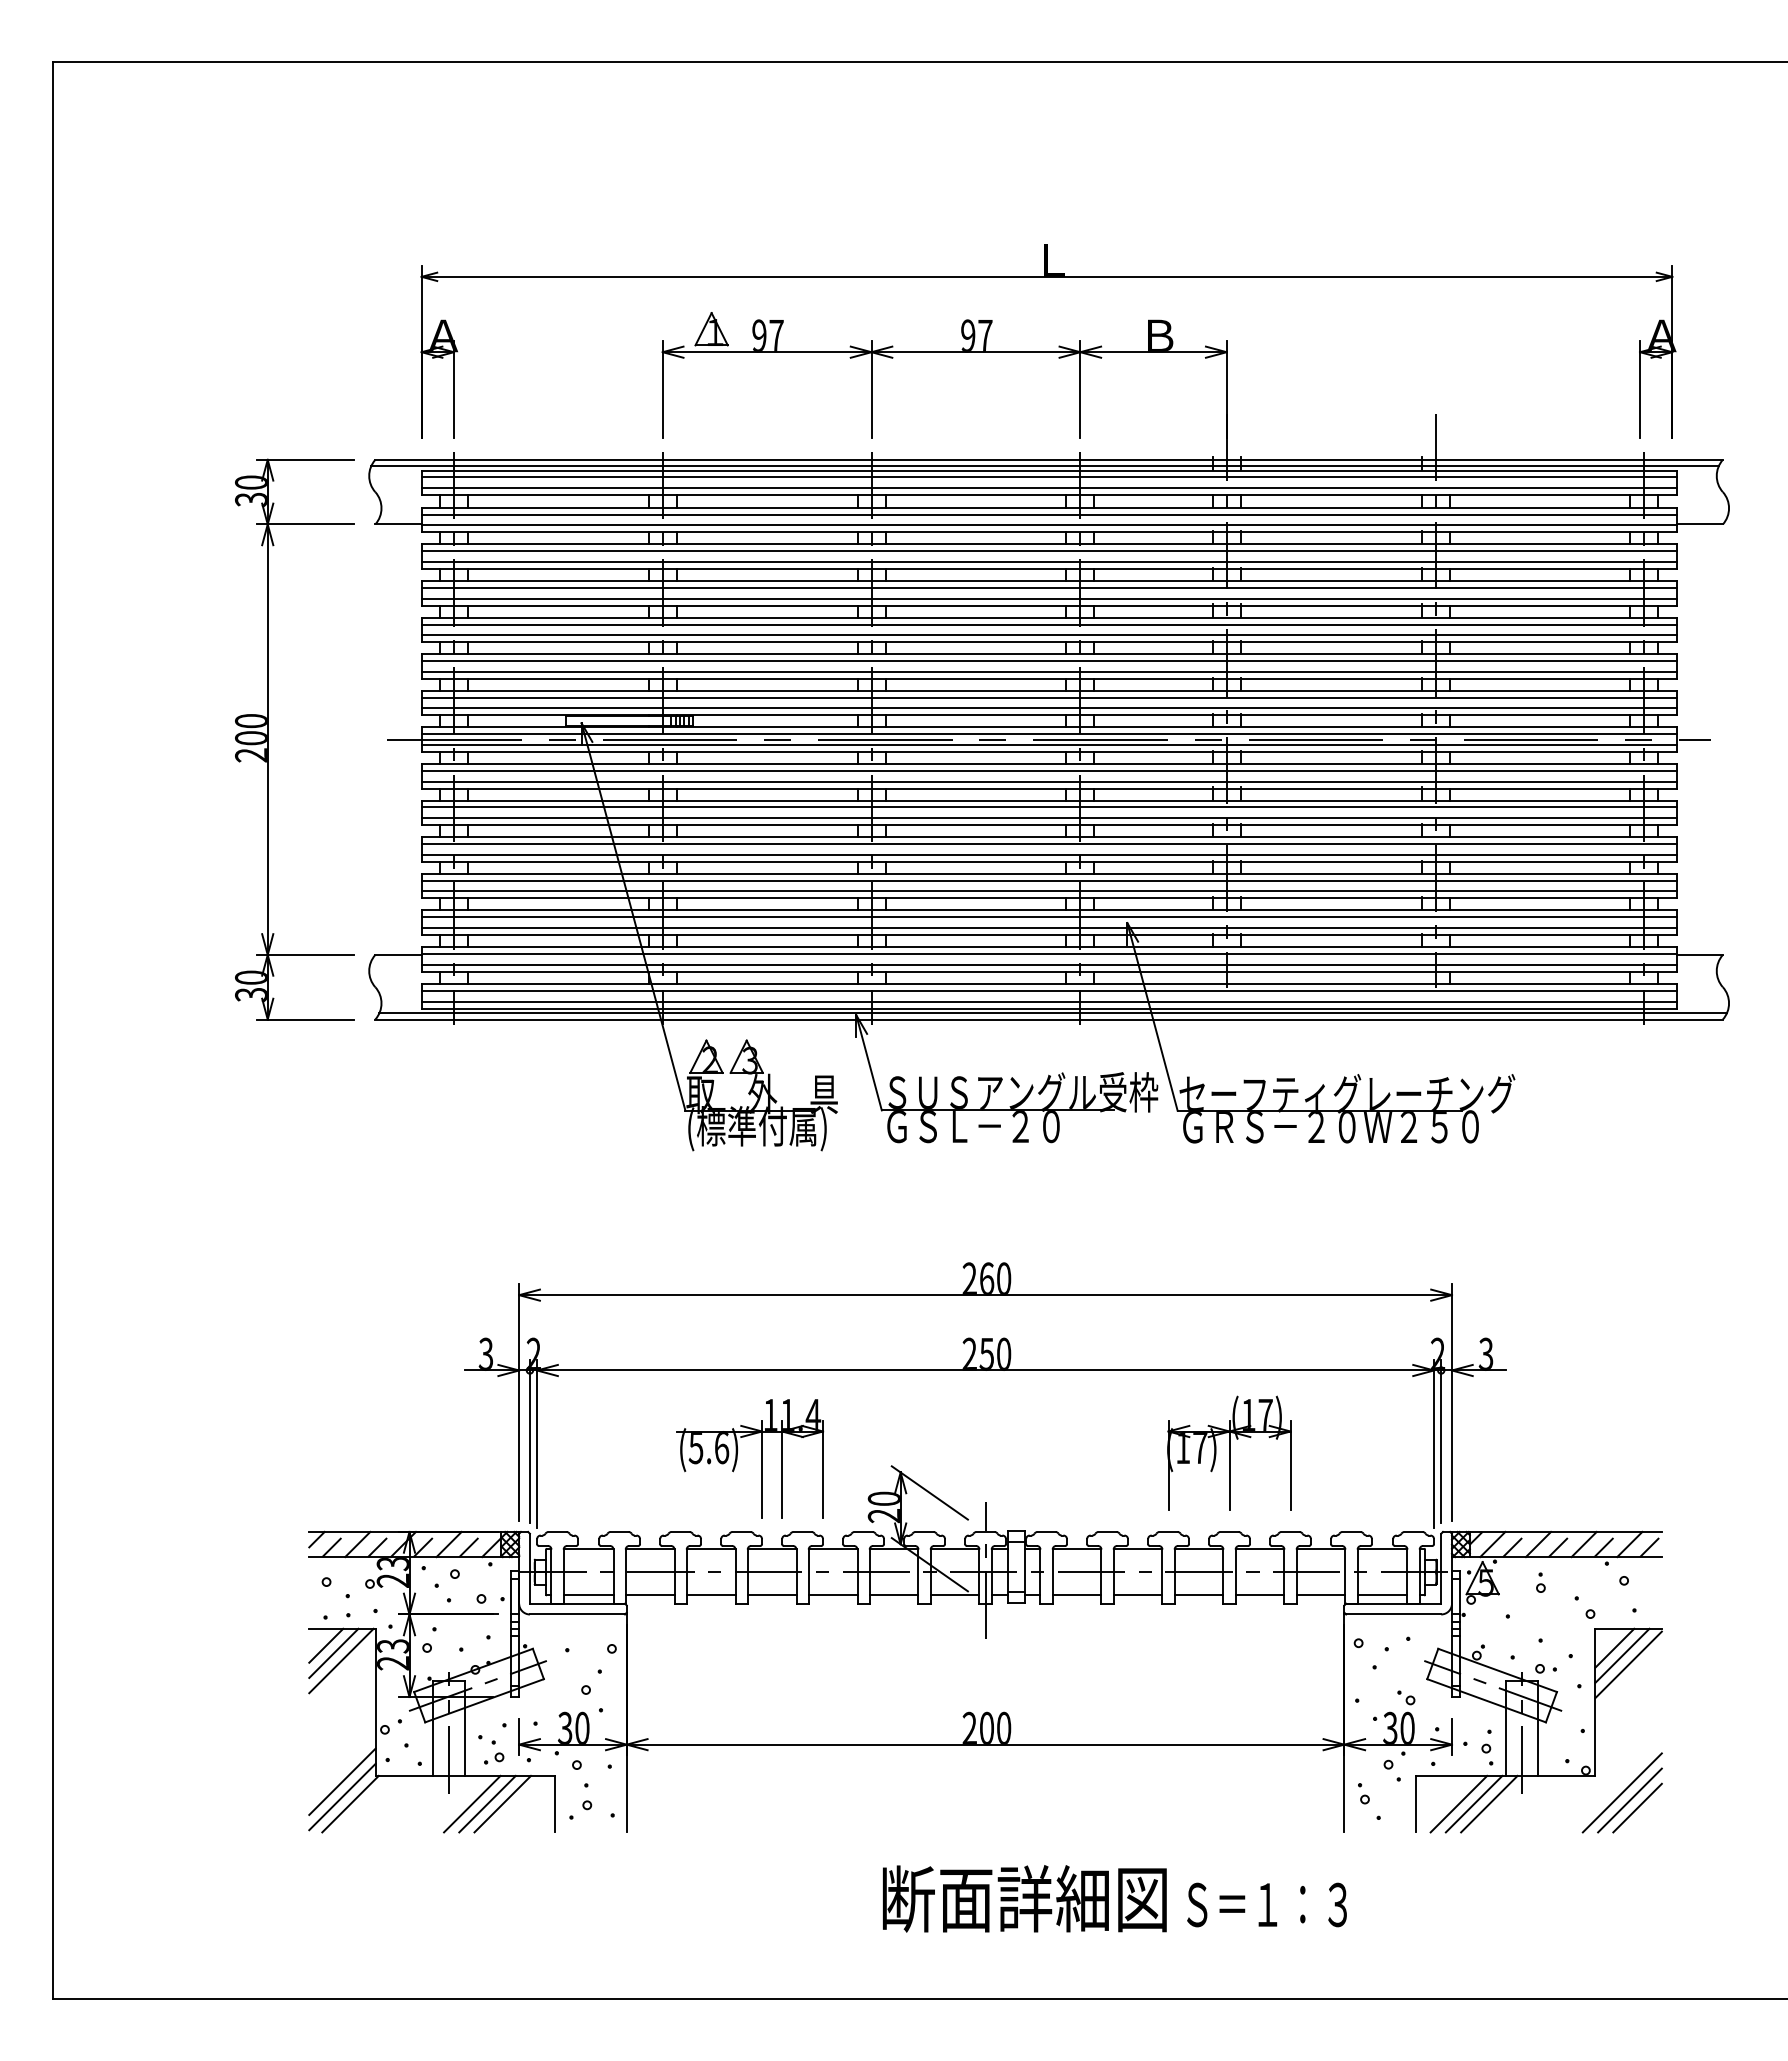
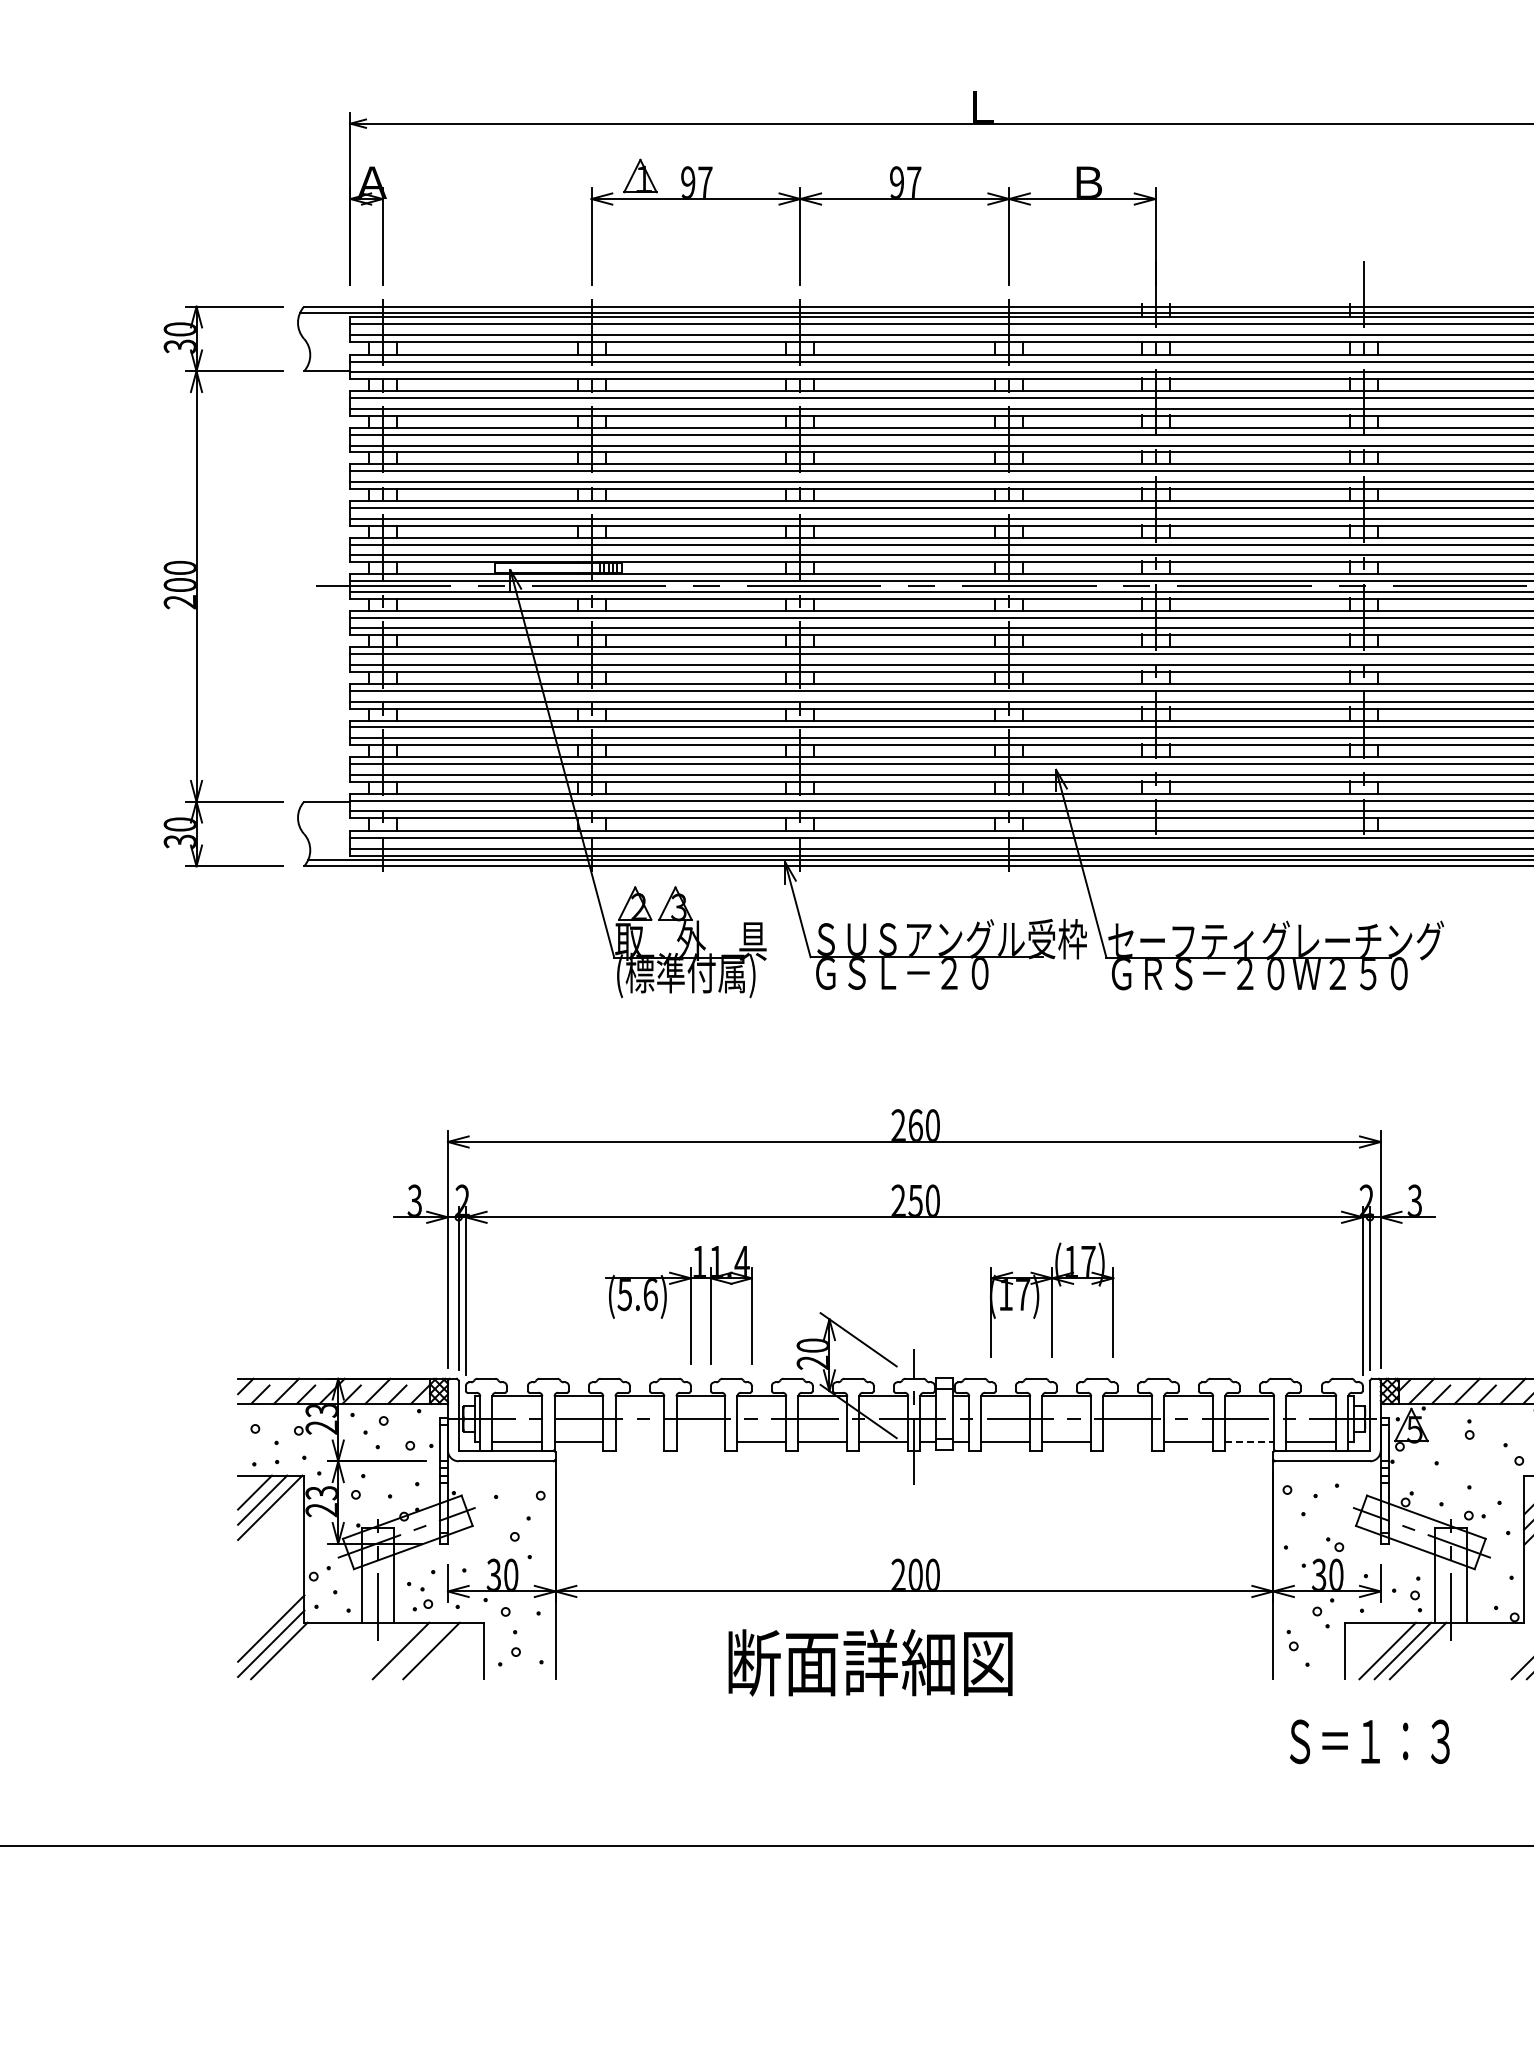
part: (1229, 1452) -> (1052, 1299), moved
line: (710, 1595) -> (639, 1442), removed
line: (771, 1595) -> (700, 1442), removed
line: (1198, 1595) -> (1127, 1442), removed
line: (1321, 1595) -> (1250, 1442), solid -> dashed
line: (487, 1803) -> (416, 1650), removed
text: (1024, 1898) -> (870, 1662), moved
text: (1266, 1904) -> (1369, 1741), moved

